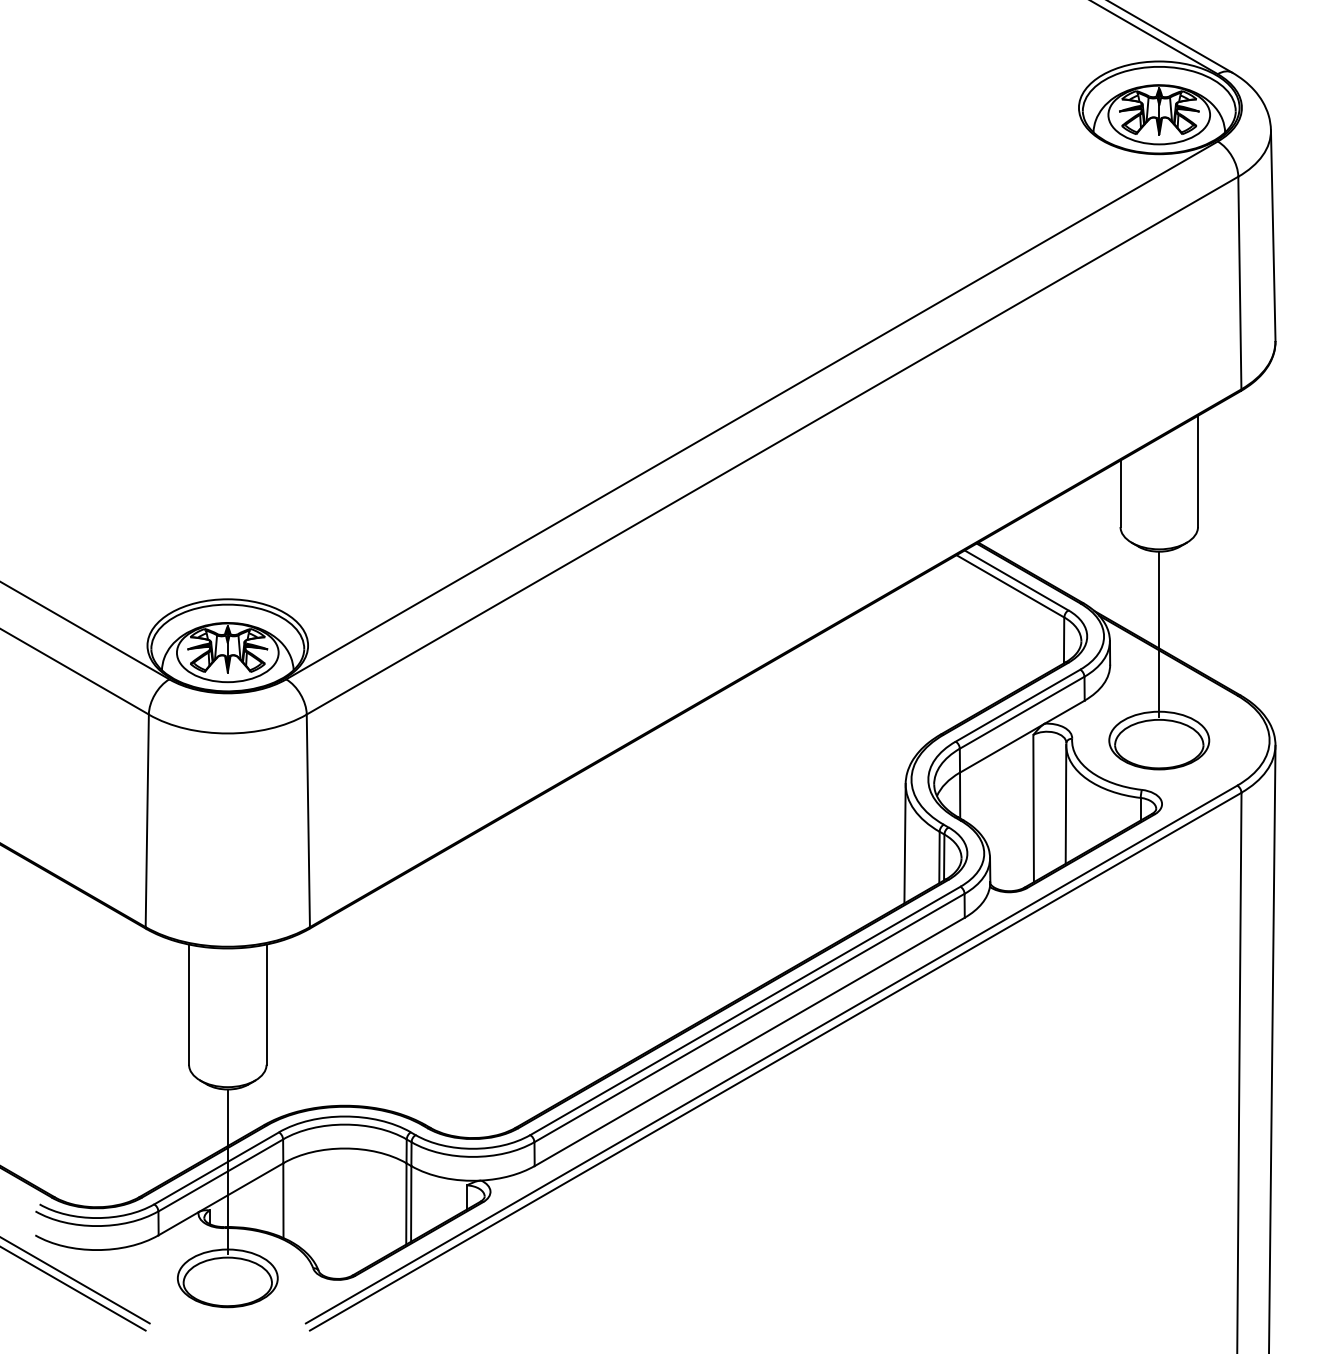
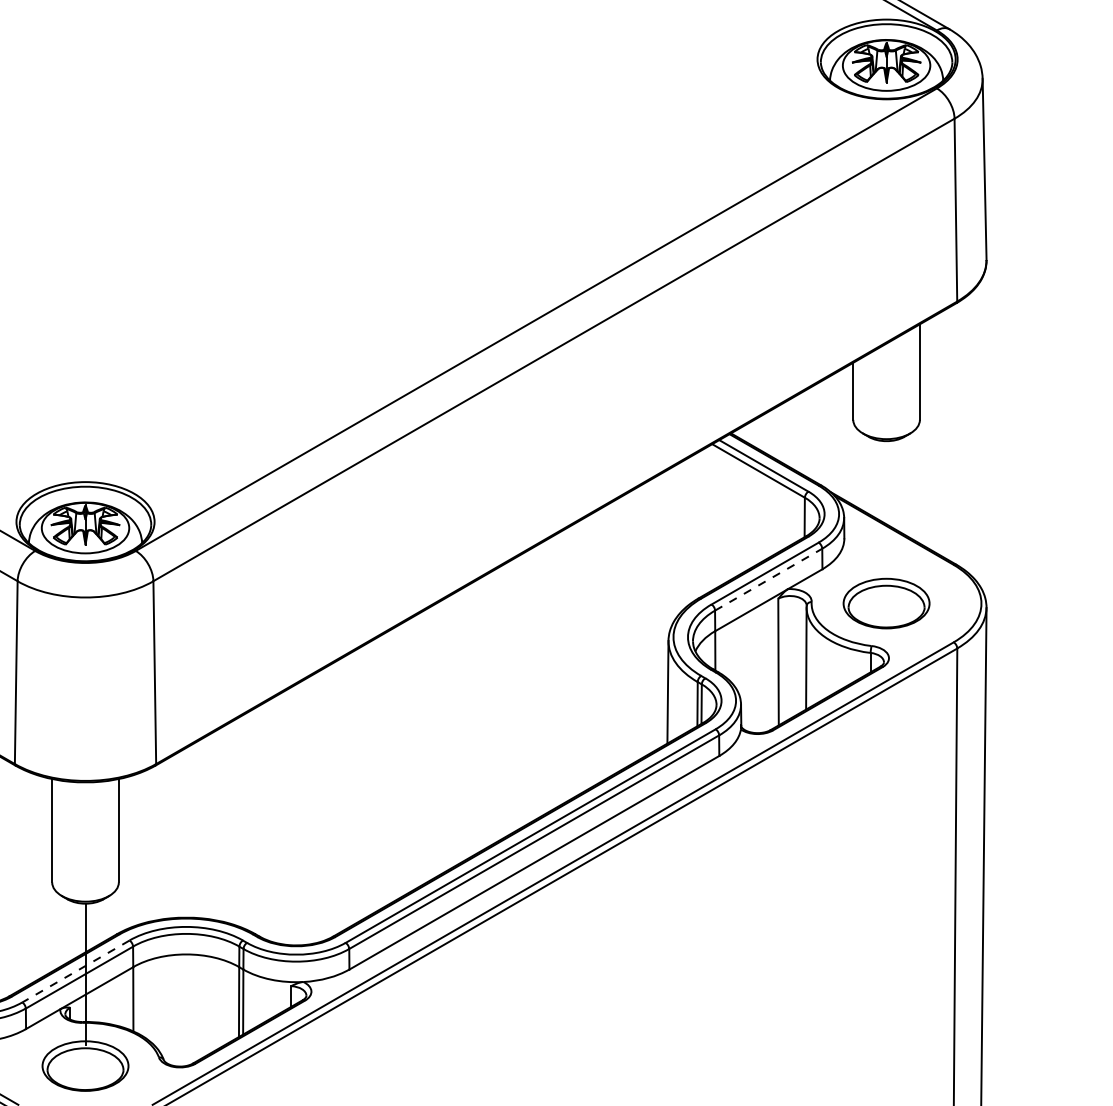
line: (1159, 633) -> (886, 511), removed
line: (1022, 712) -> (768, 579), solid -> dashed
line: (216, 1168) -> (75, 971), solid -> dashed

